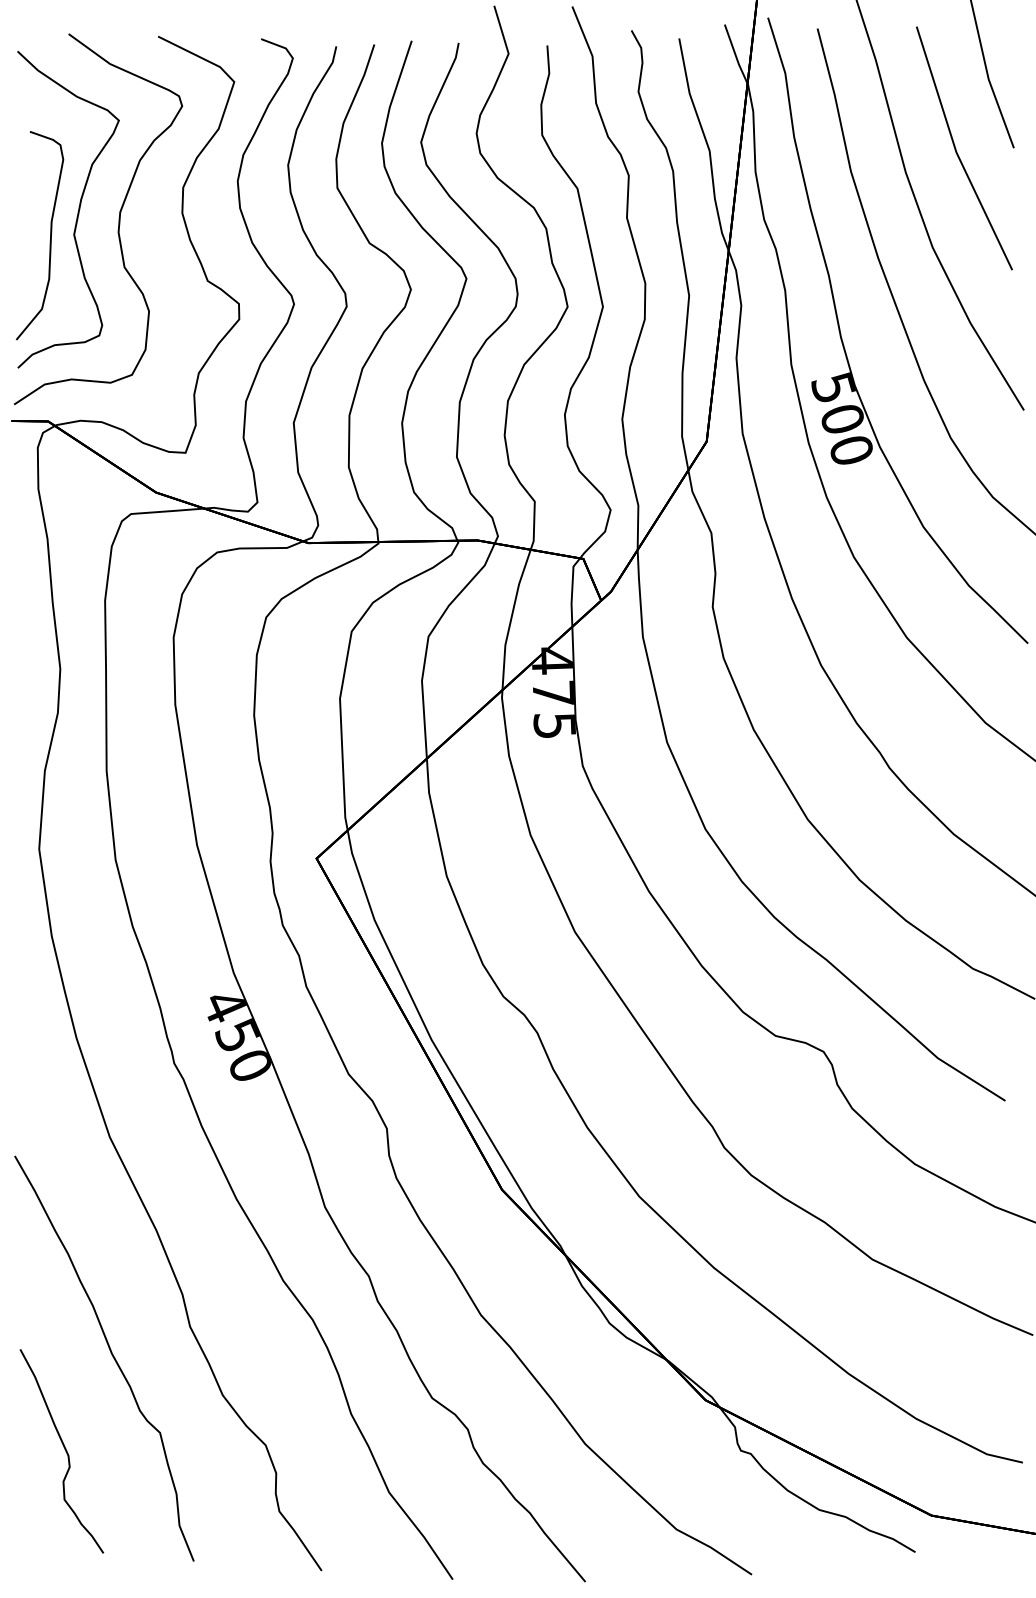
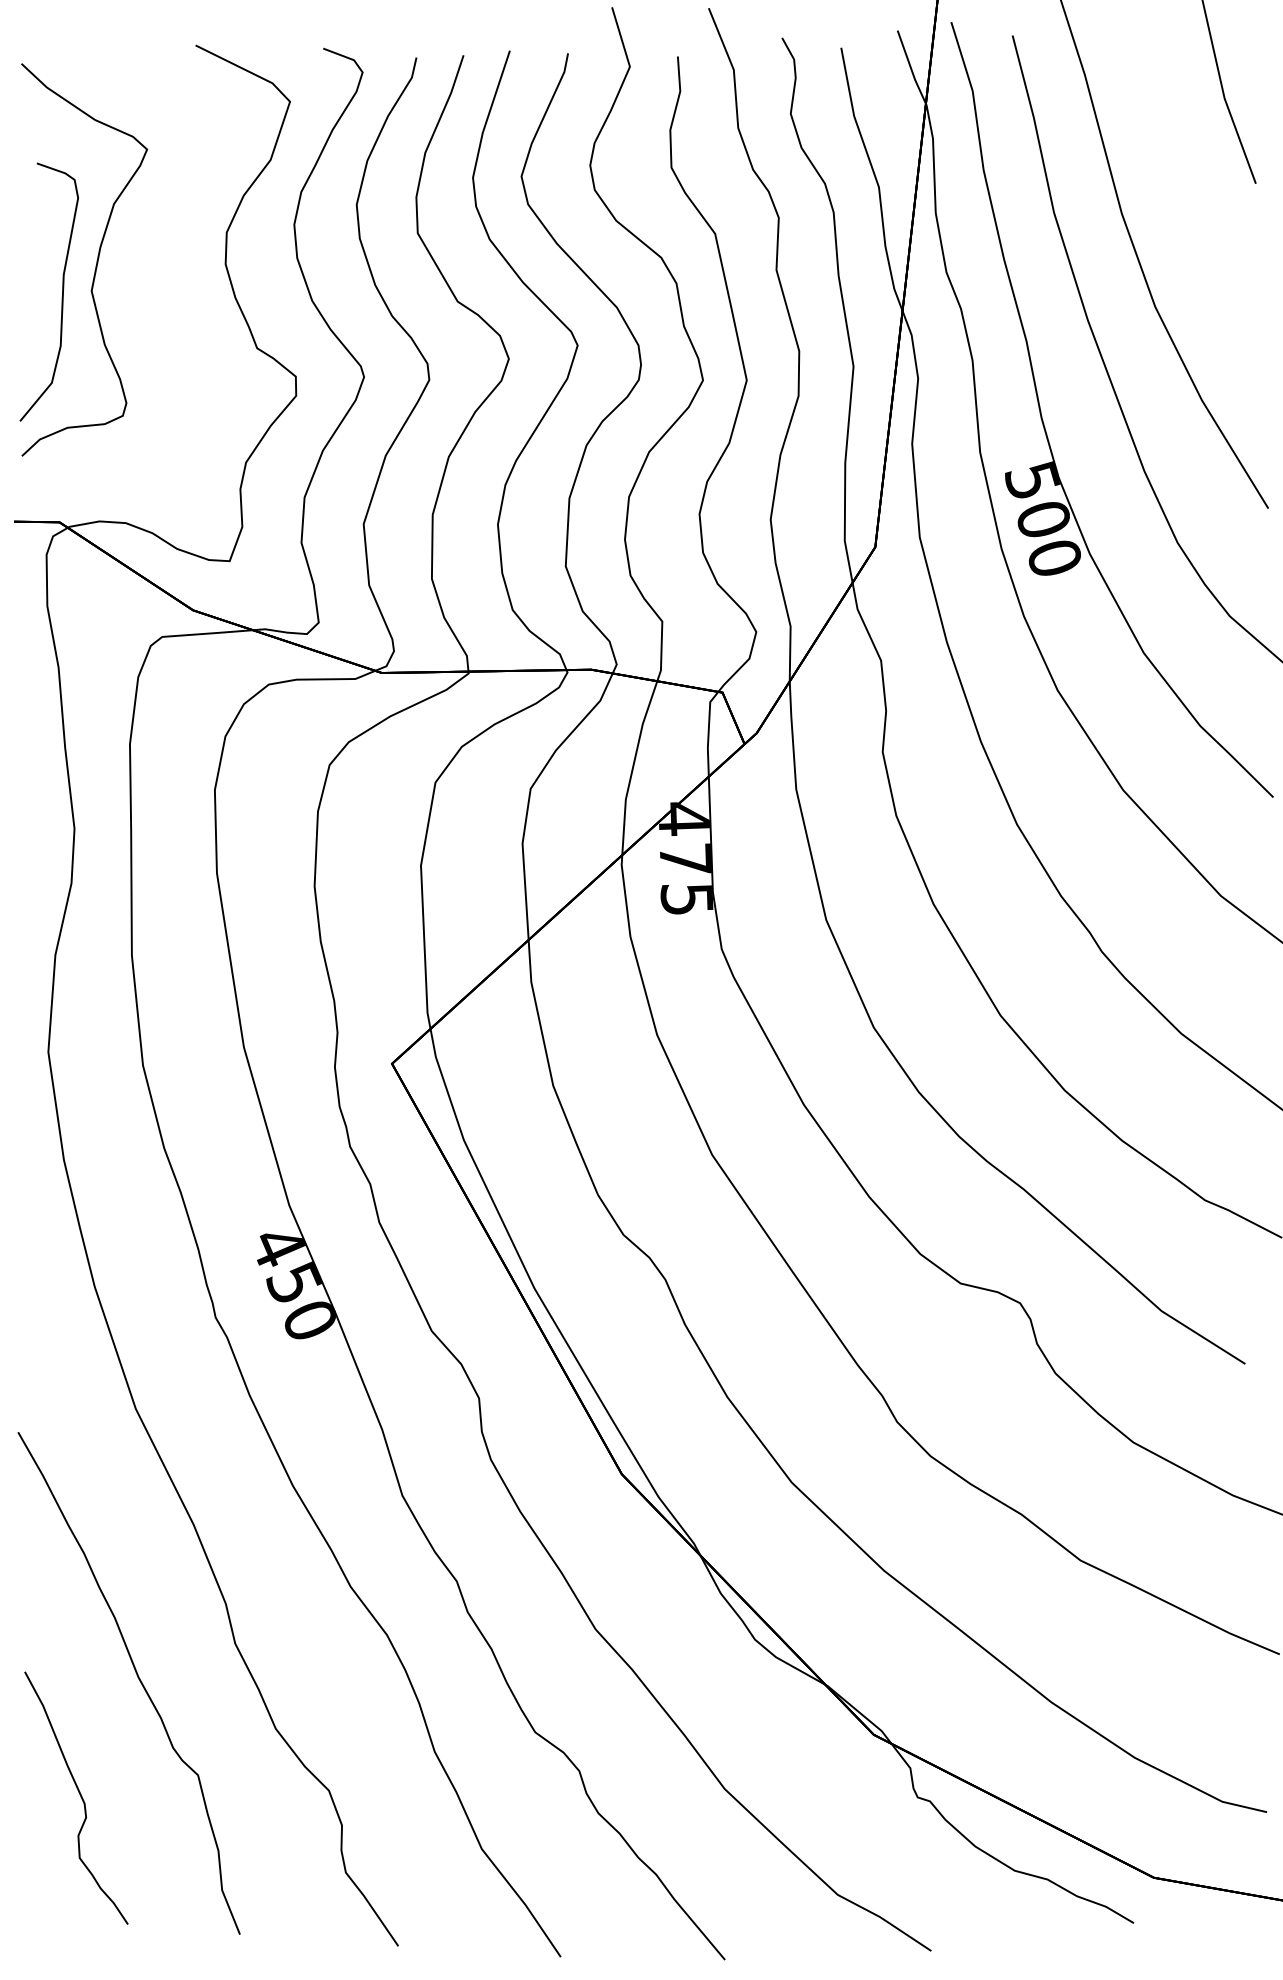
line: (957, 151) -> (1185, 187), removed
curve: (118, 221) -> (146, 274), removed

